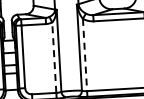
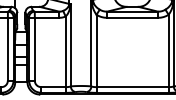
line: (85, 55) -> (96, 51), dashed -> solid
line: (54, 57) -> (65, 51), dashed -> solid

